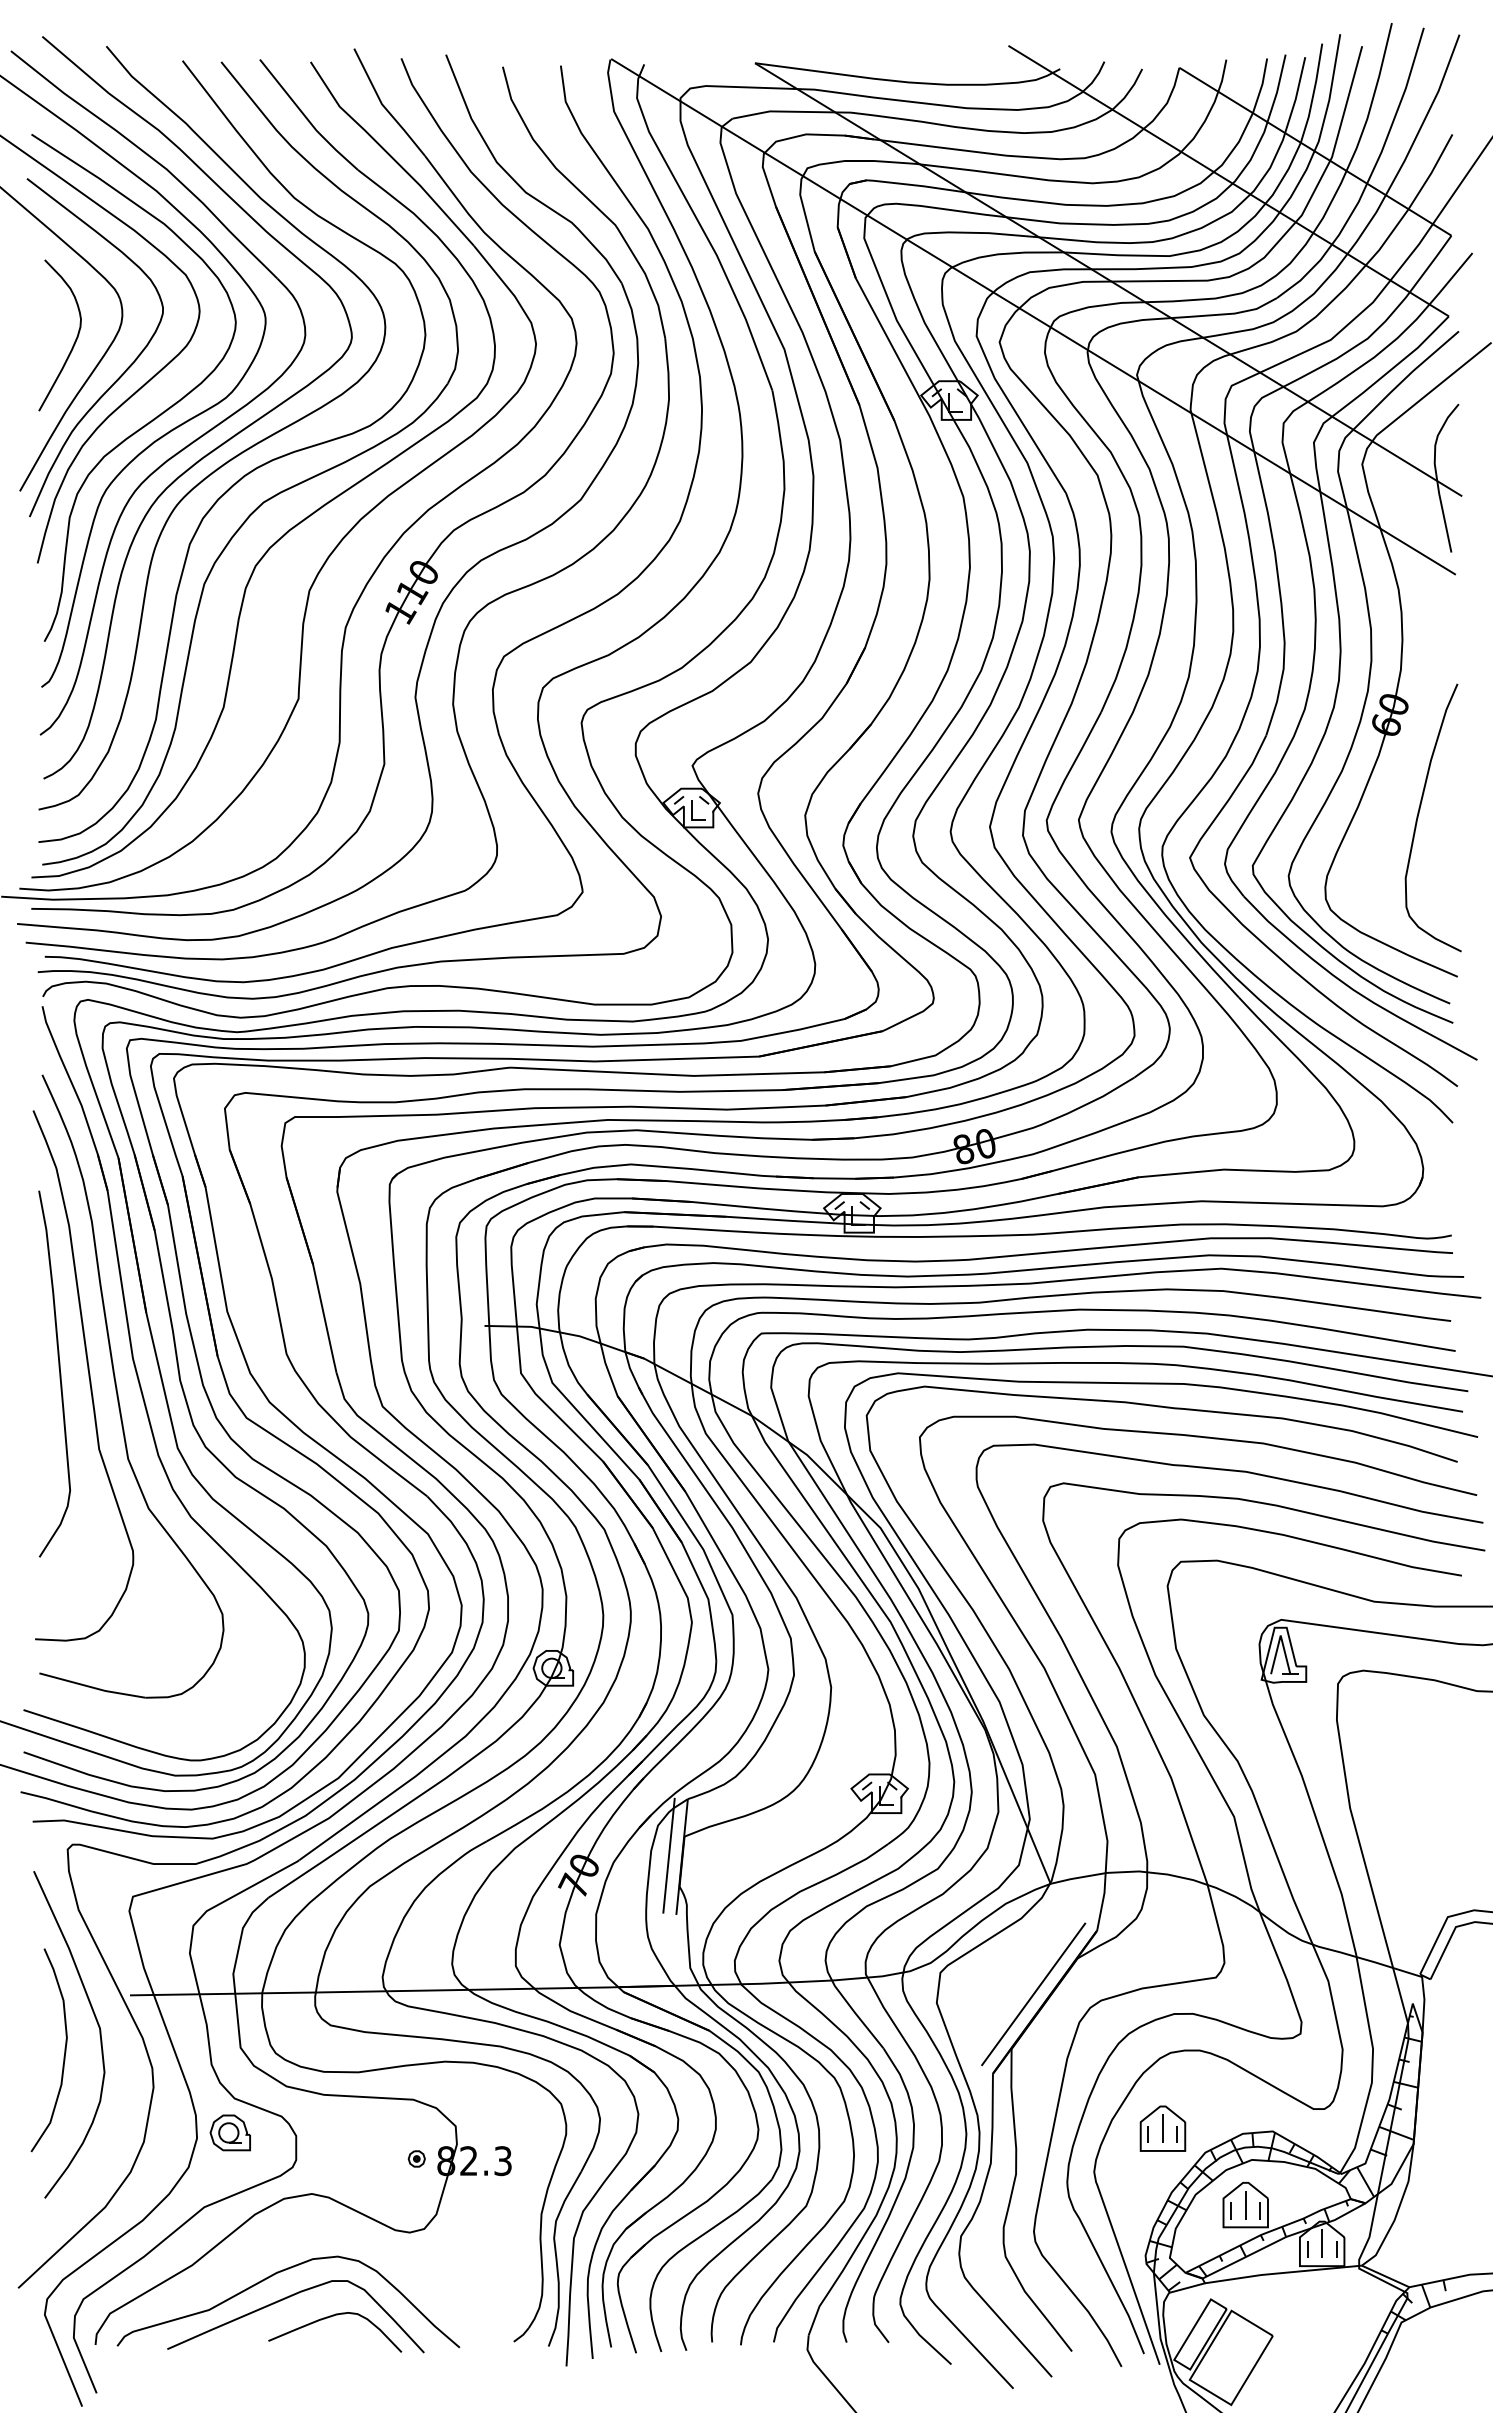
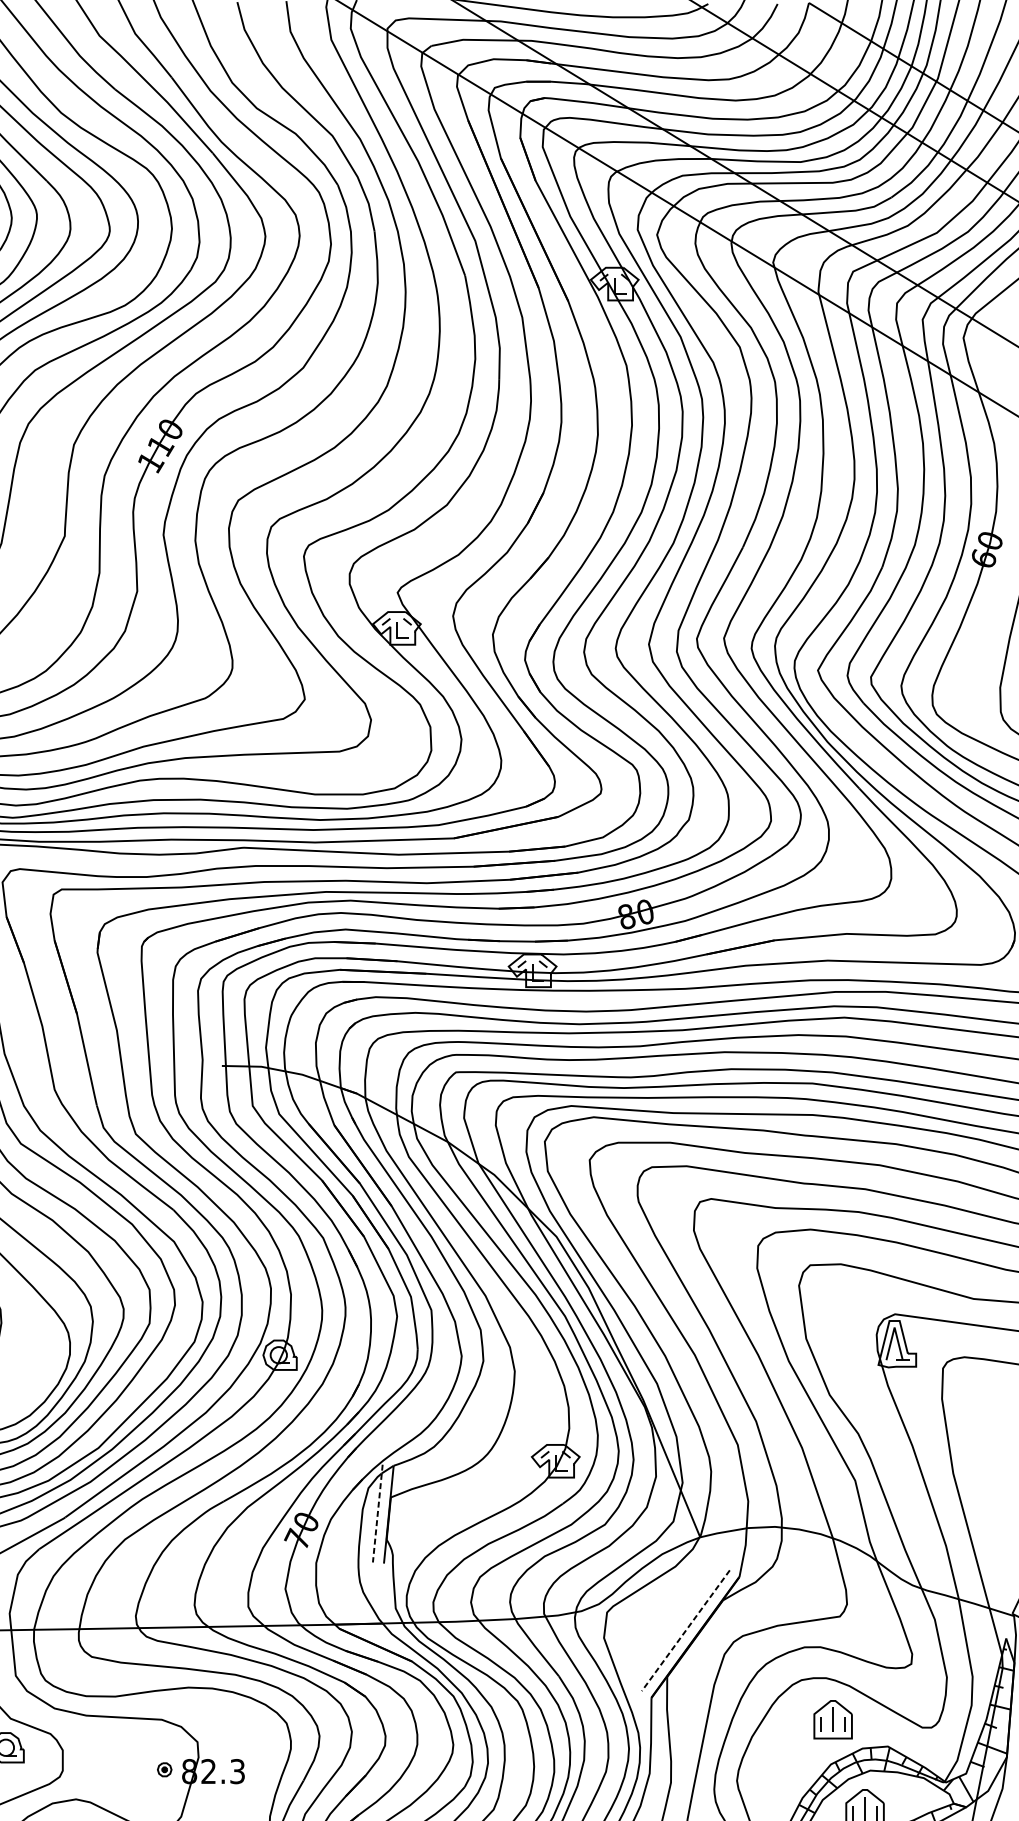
line: (669, 1854) -> (378, 1512), solid -> dashed
line: (1033, 1994) -> (685, 1630), solid -> dashed
part: (1162, 2128) -> (832, 1719), moved

